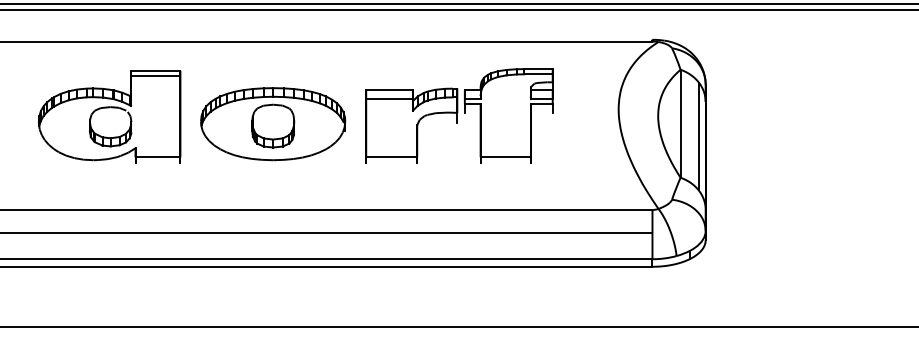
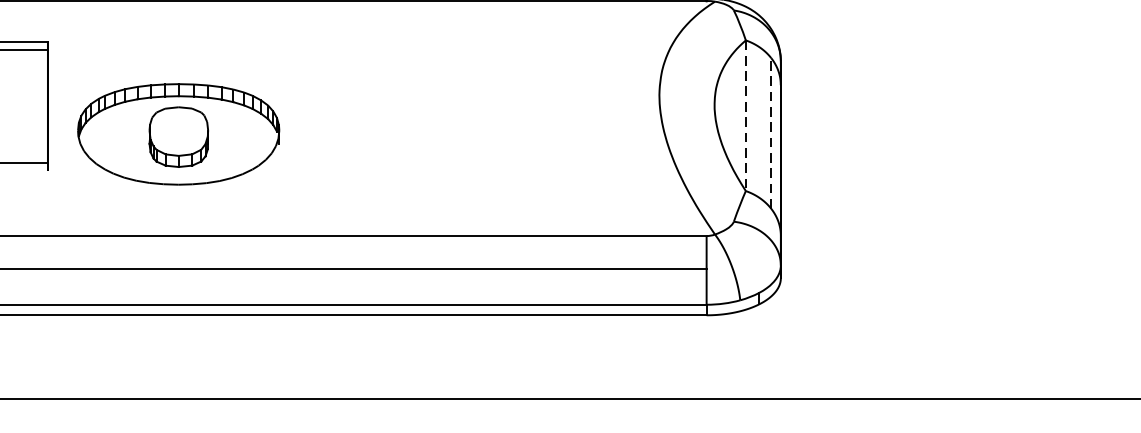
part: (459, 115) -> (437, 104), removed
line: (680, 123) -> (745, 115), solid -> dashed
part: (273, 124) -> (179, 134), moved
line: (698, 136) -> (770, 133), solid -> dashed

